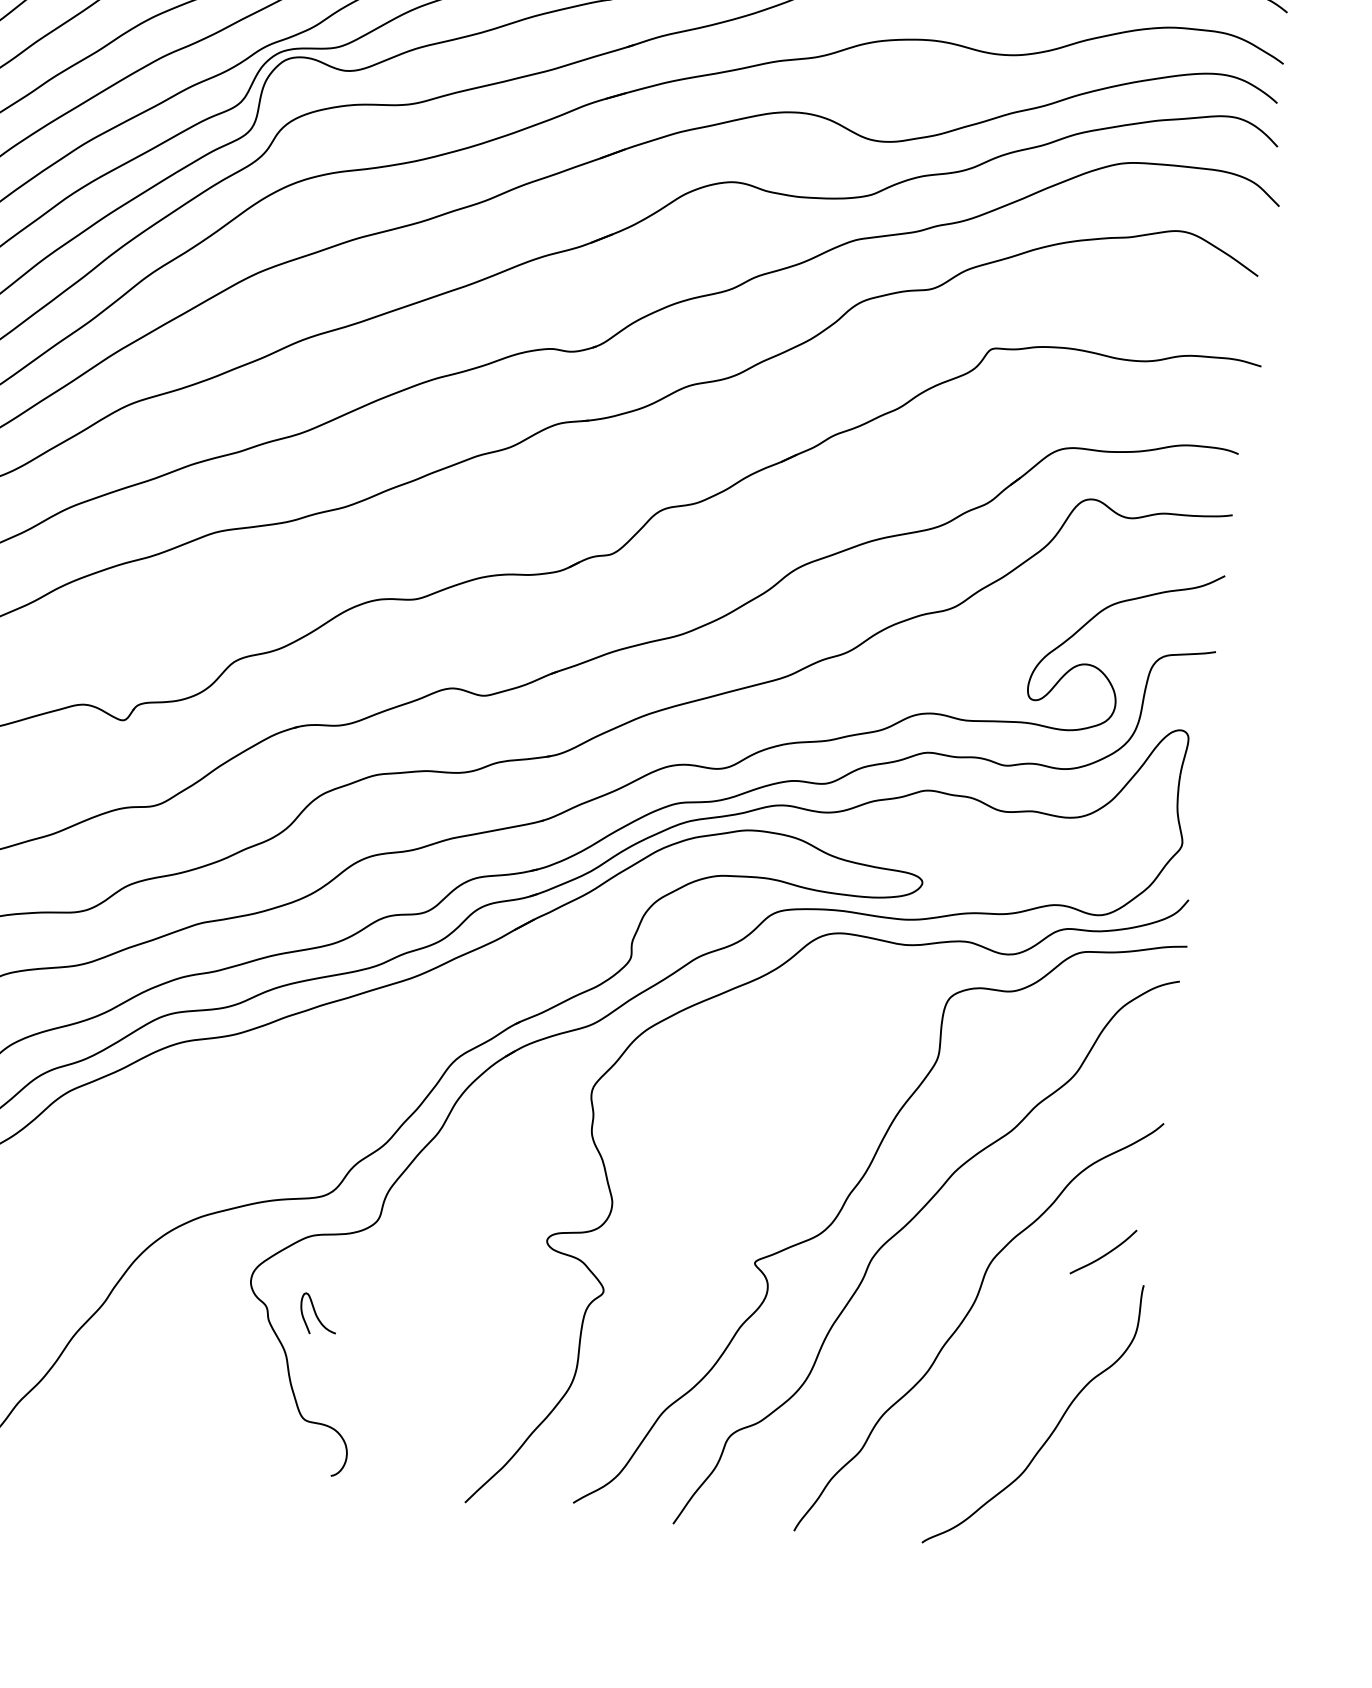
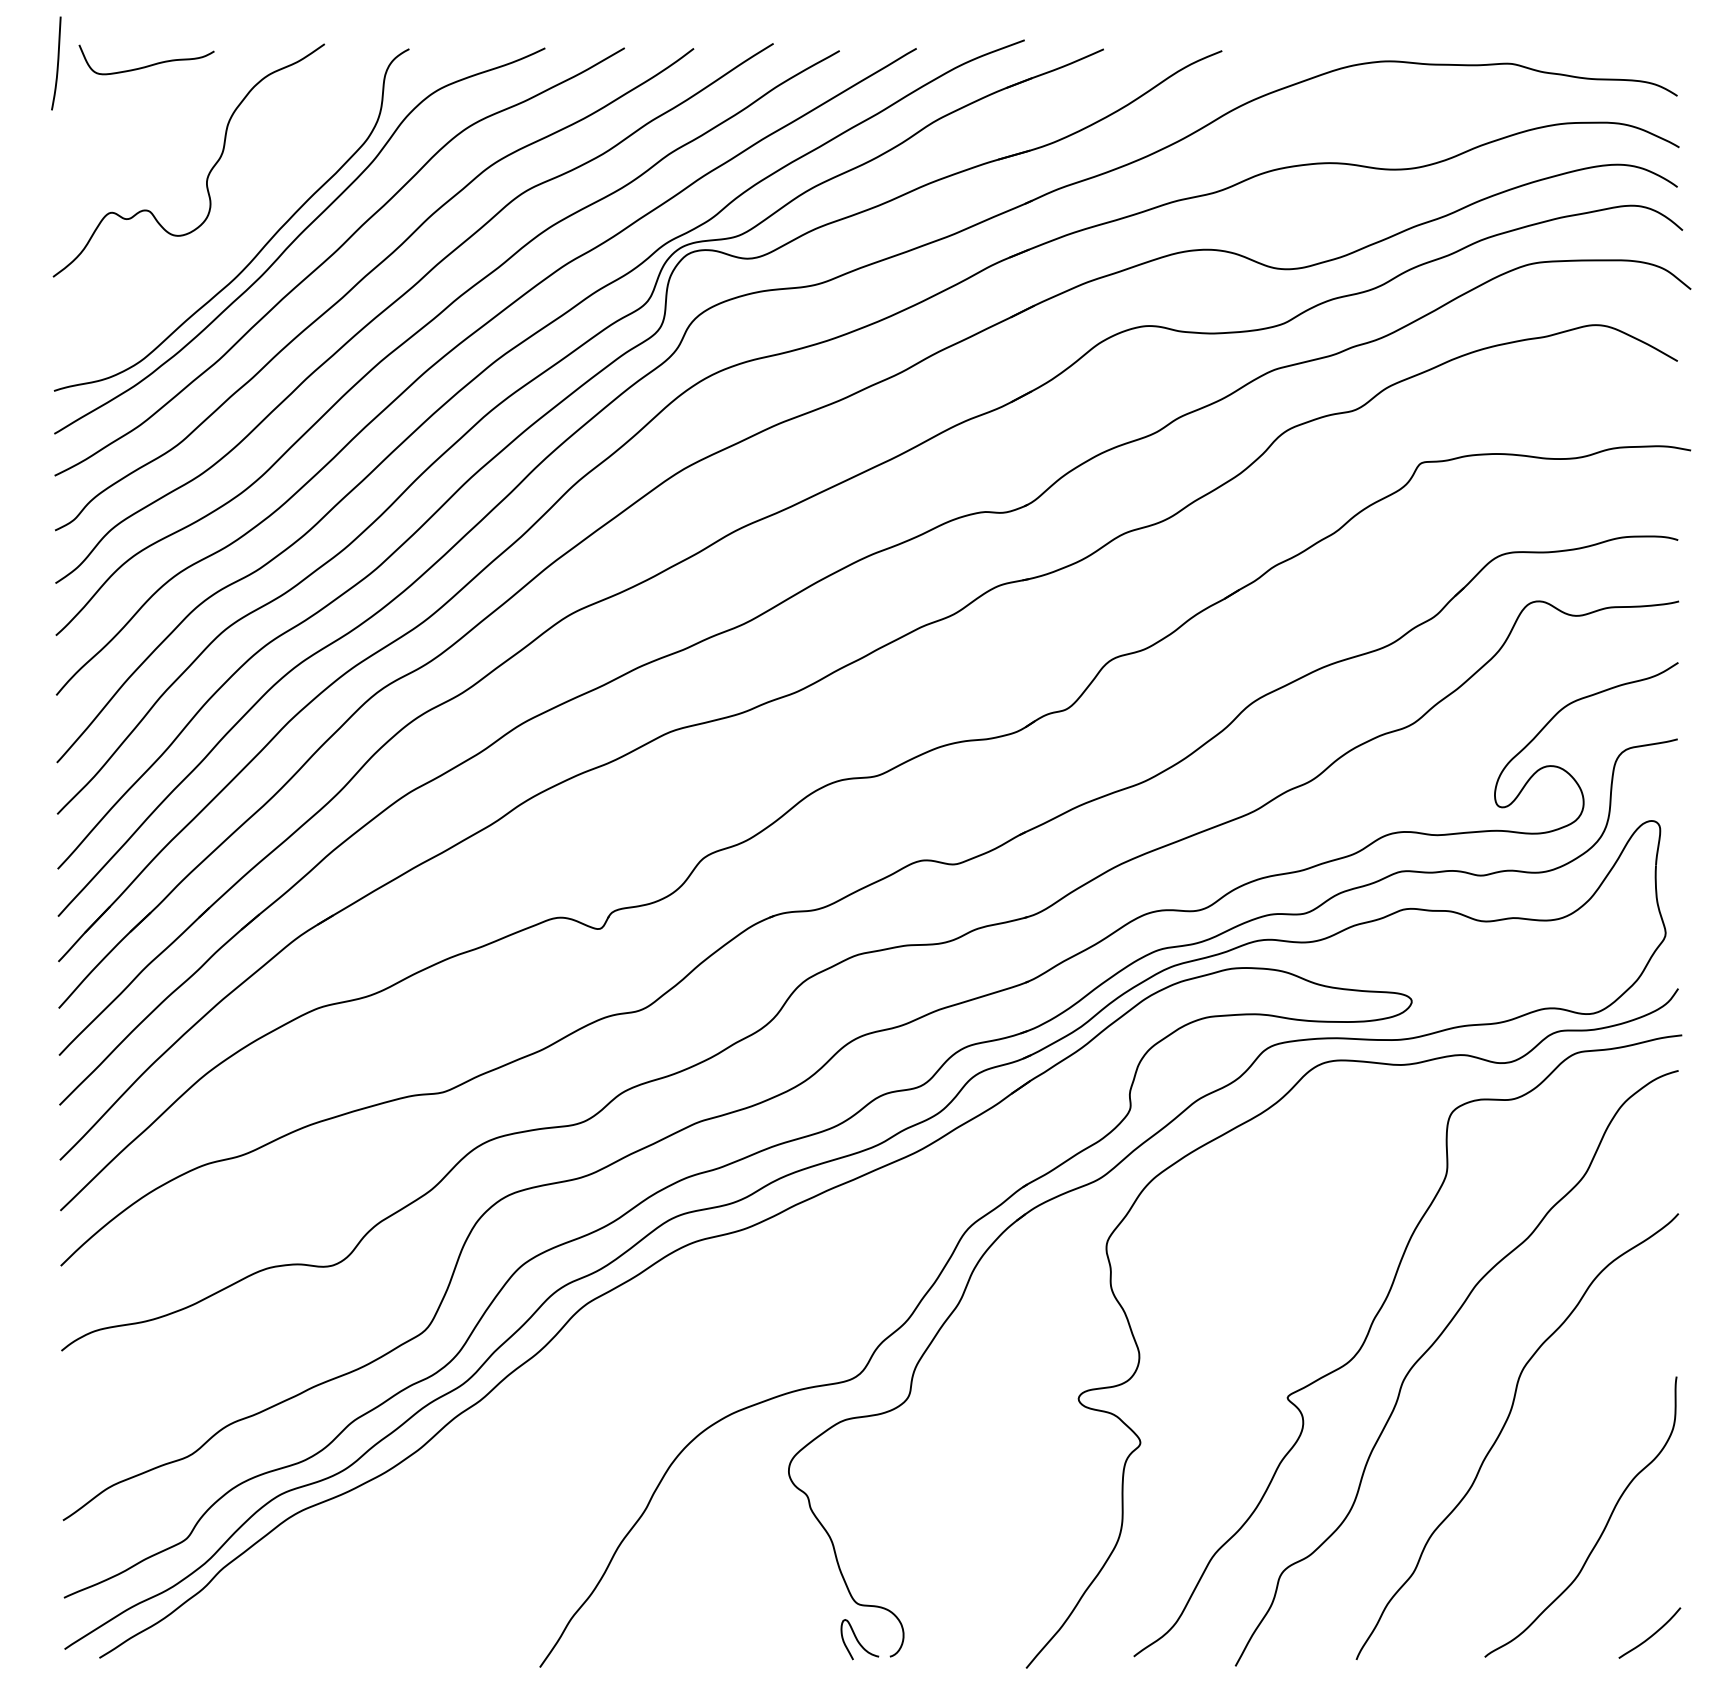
curve: (1103, 1254) -> (1650, 1635), moved
curve: (317, 1315) -> (858, 1640), moved

